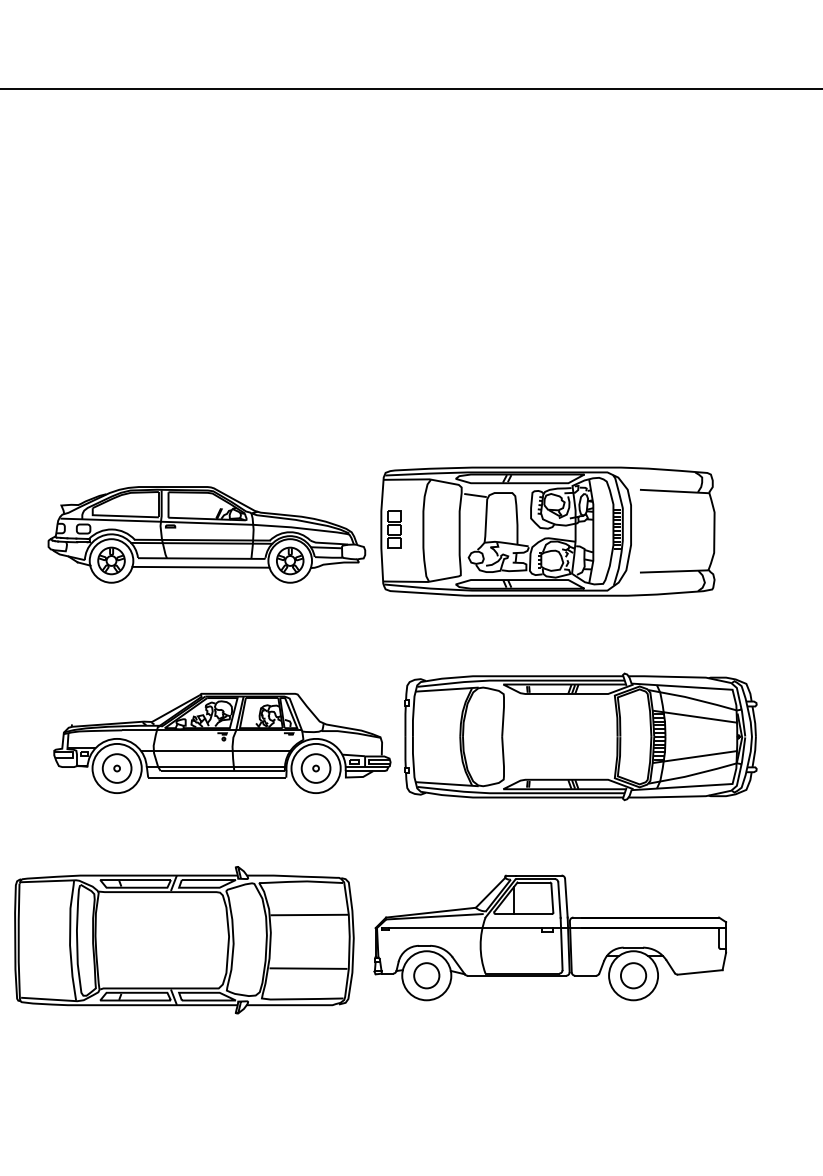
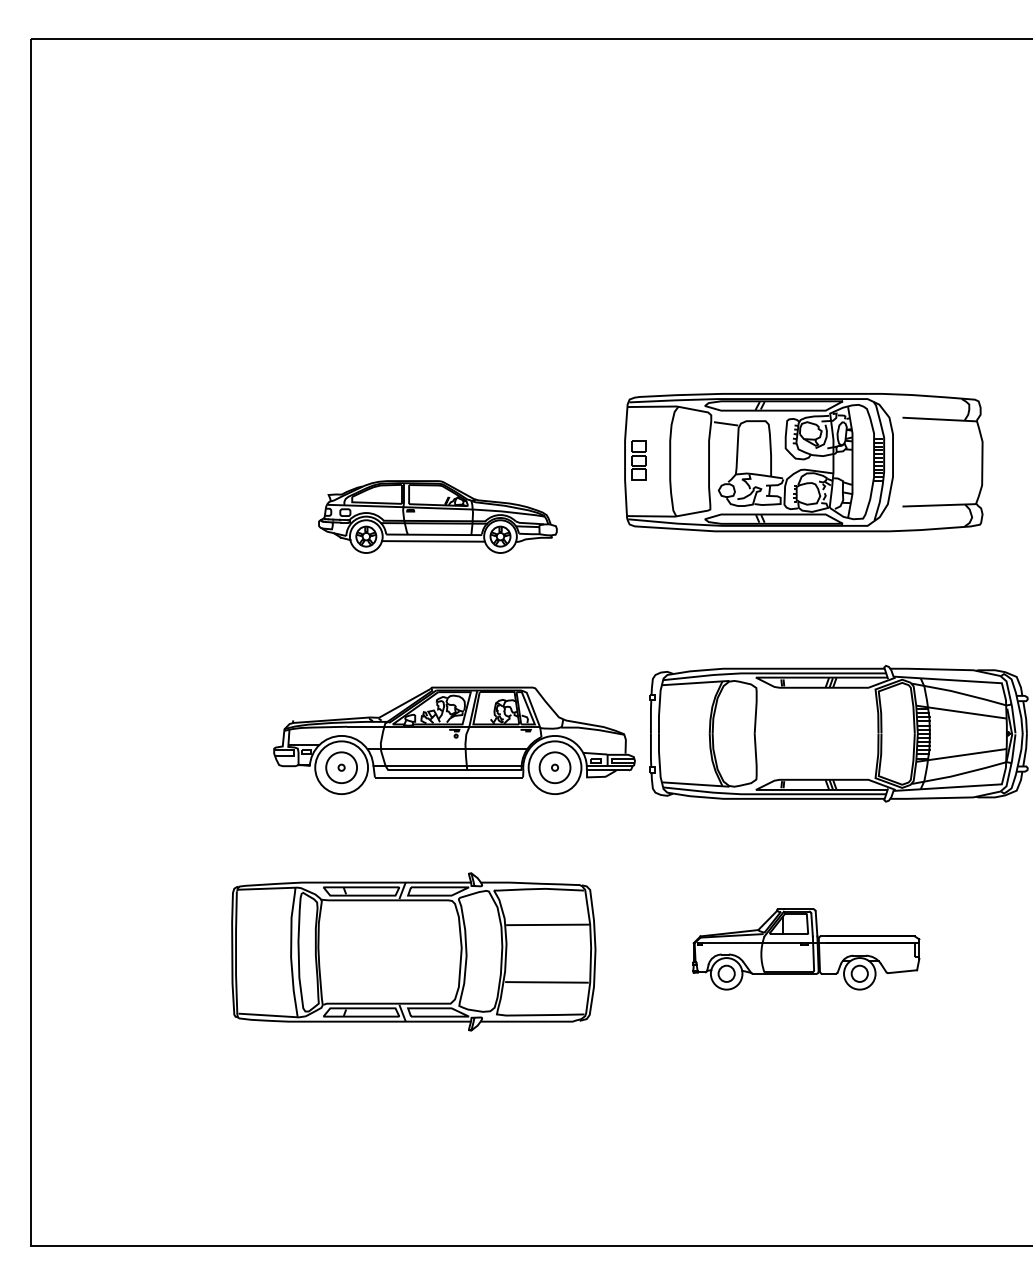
part: (547, 531) -> (803, 462), moved
part: (206, 534) -> (437, 516), size x0.7
part: (549, 937) -> (805, 949), size x0.6

